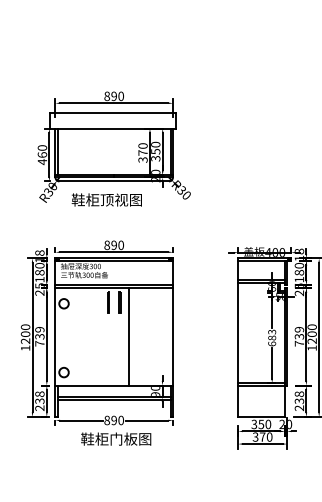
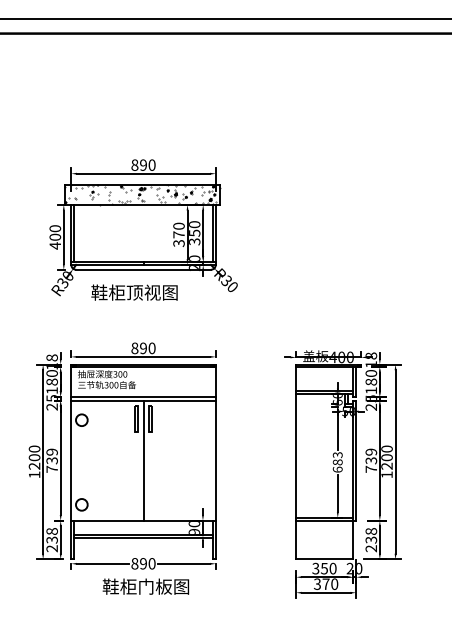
hatch: (112, 120) -> (141, 194), added
text: (41, 154) -> (54, 236), 460 -> 400
line: (128, 336) -> (143, 460), moved

